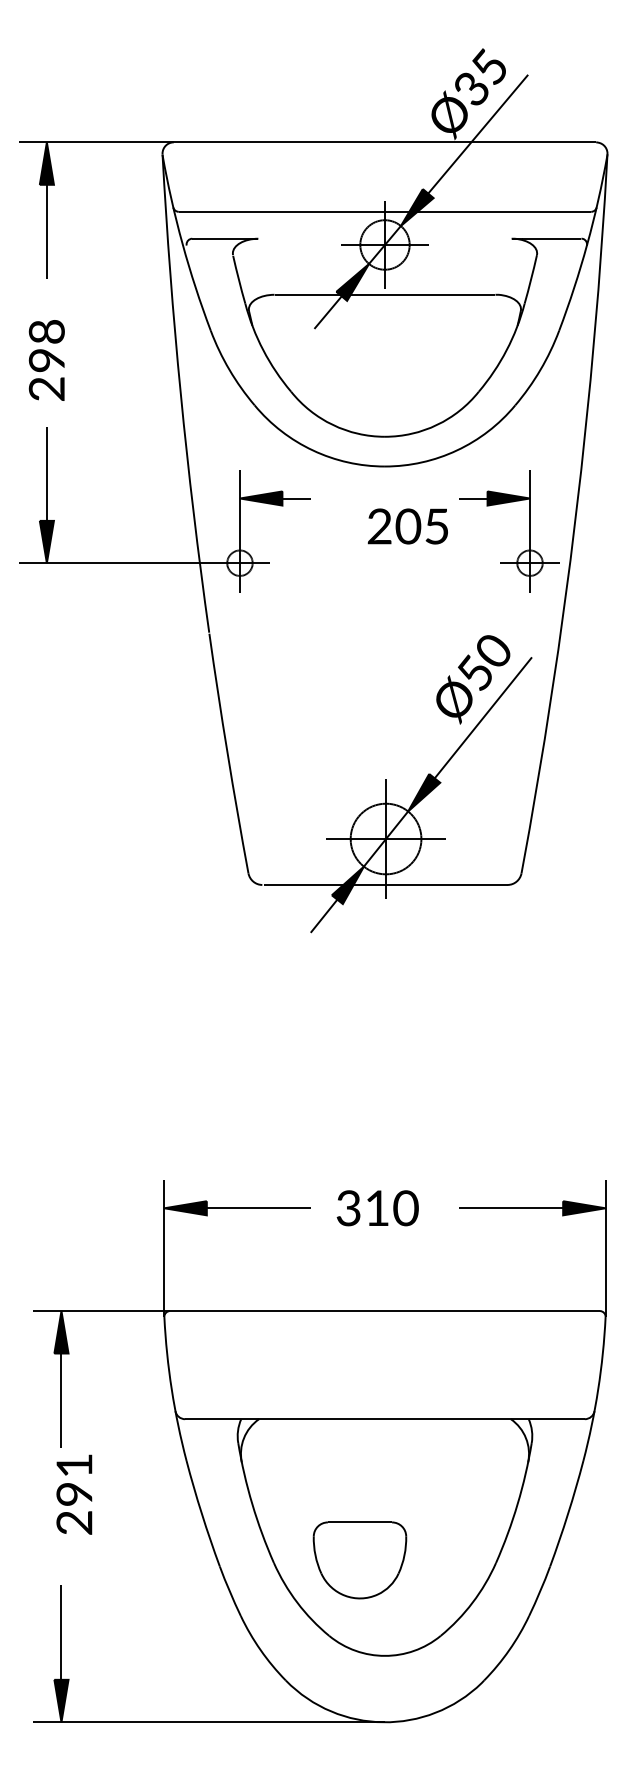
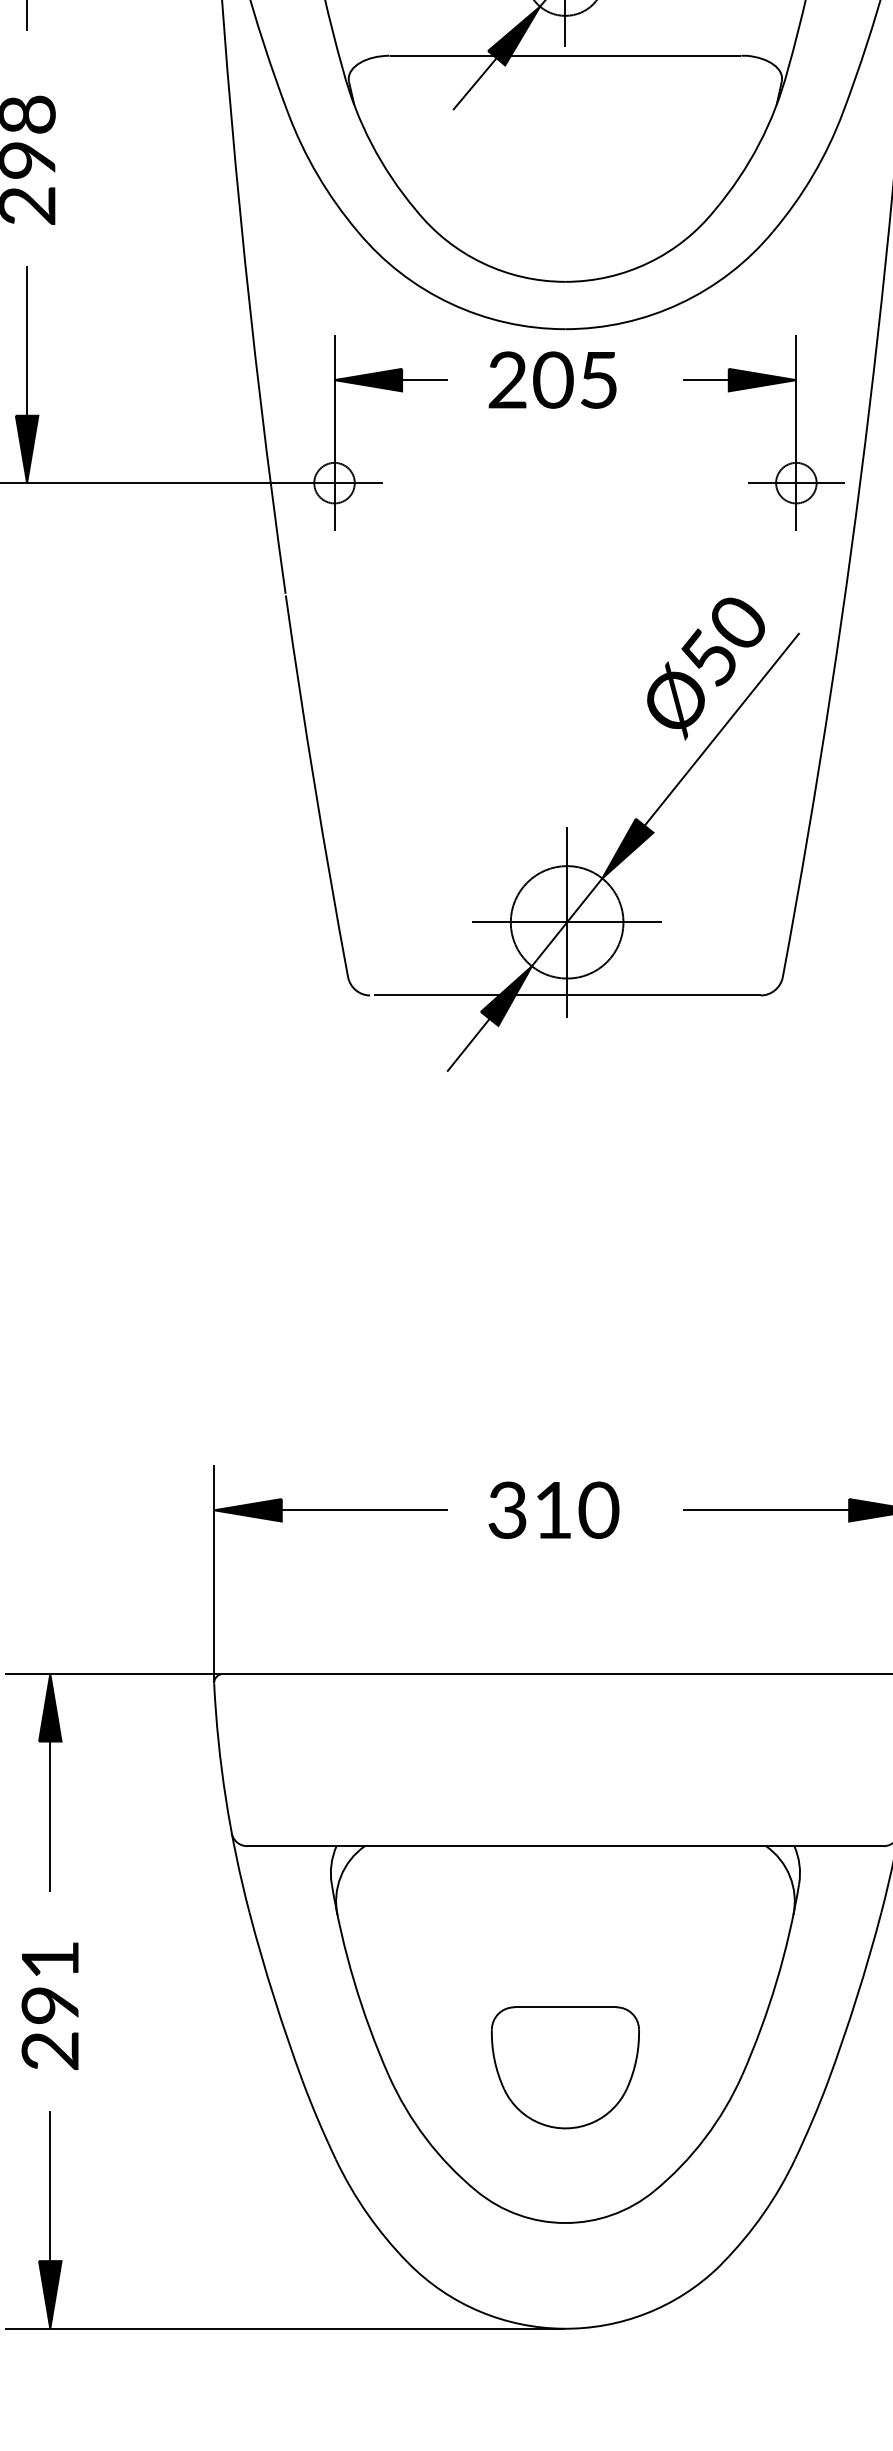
text: (407, 526) -> (551, 380), moved
text: (74, 1494) -> (50, 2005), moved
part: (359, 1560) -> (564, 2067), moved

